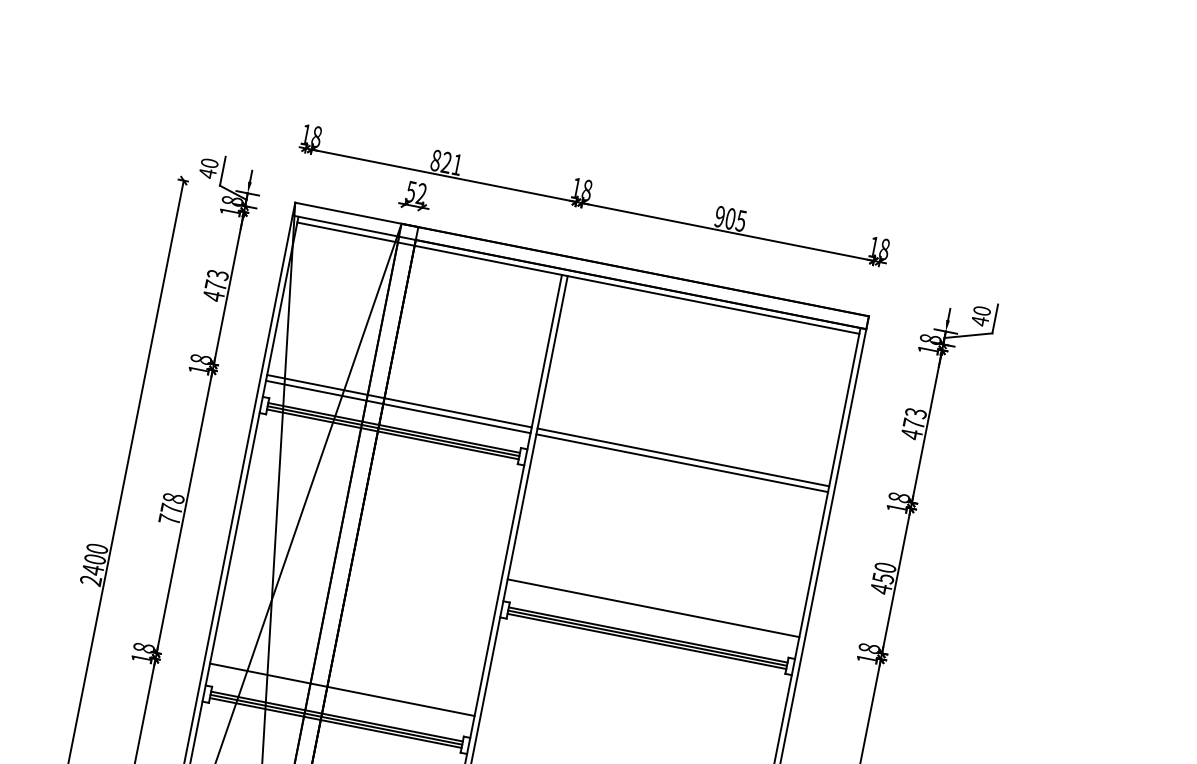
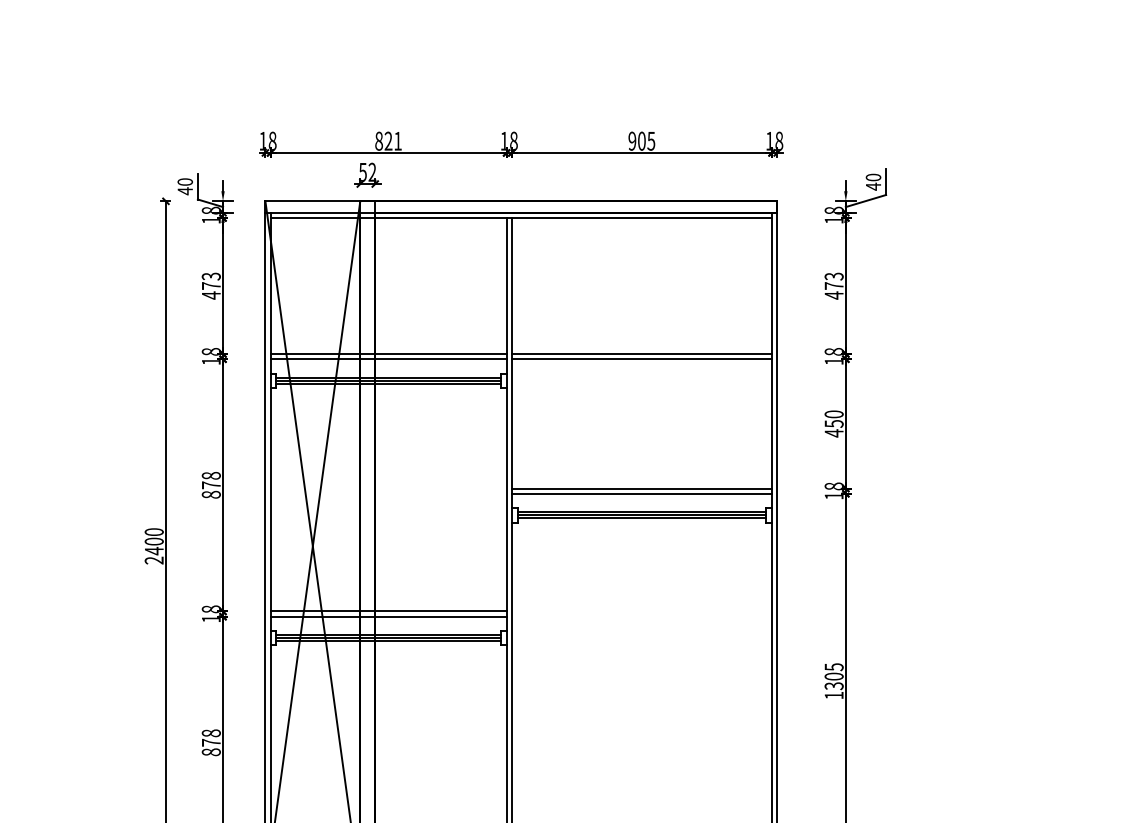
text: (168, 519) -> (210, 494), 778 -> 878
line: (651, 613) -> (641, 493), added
line: (341, 695) -> (388, 616), added

